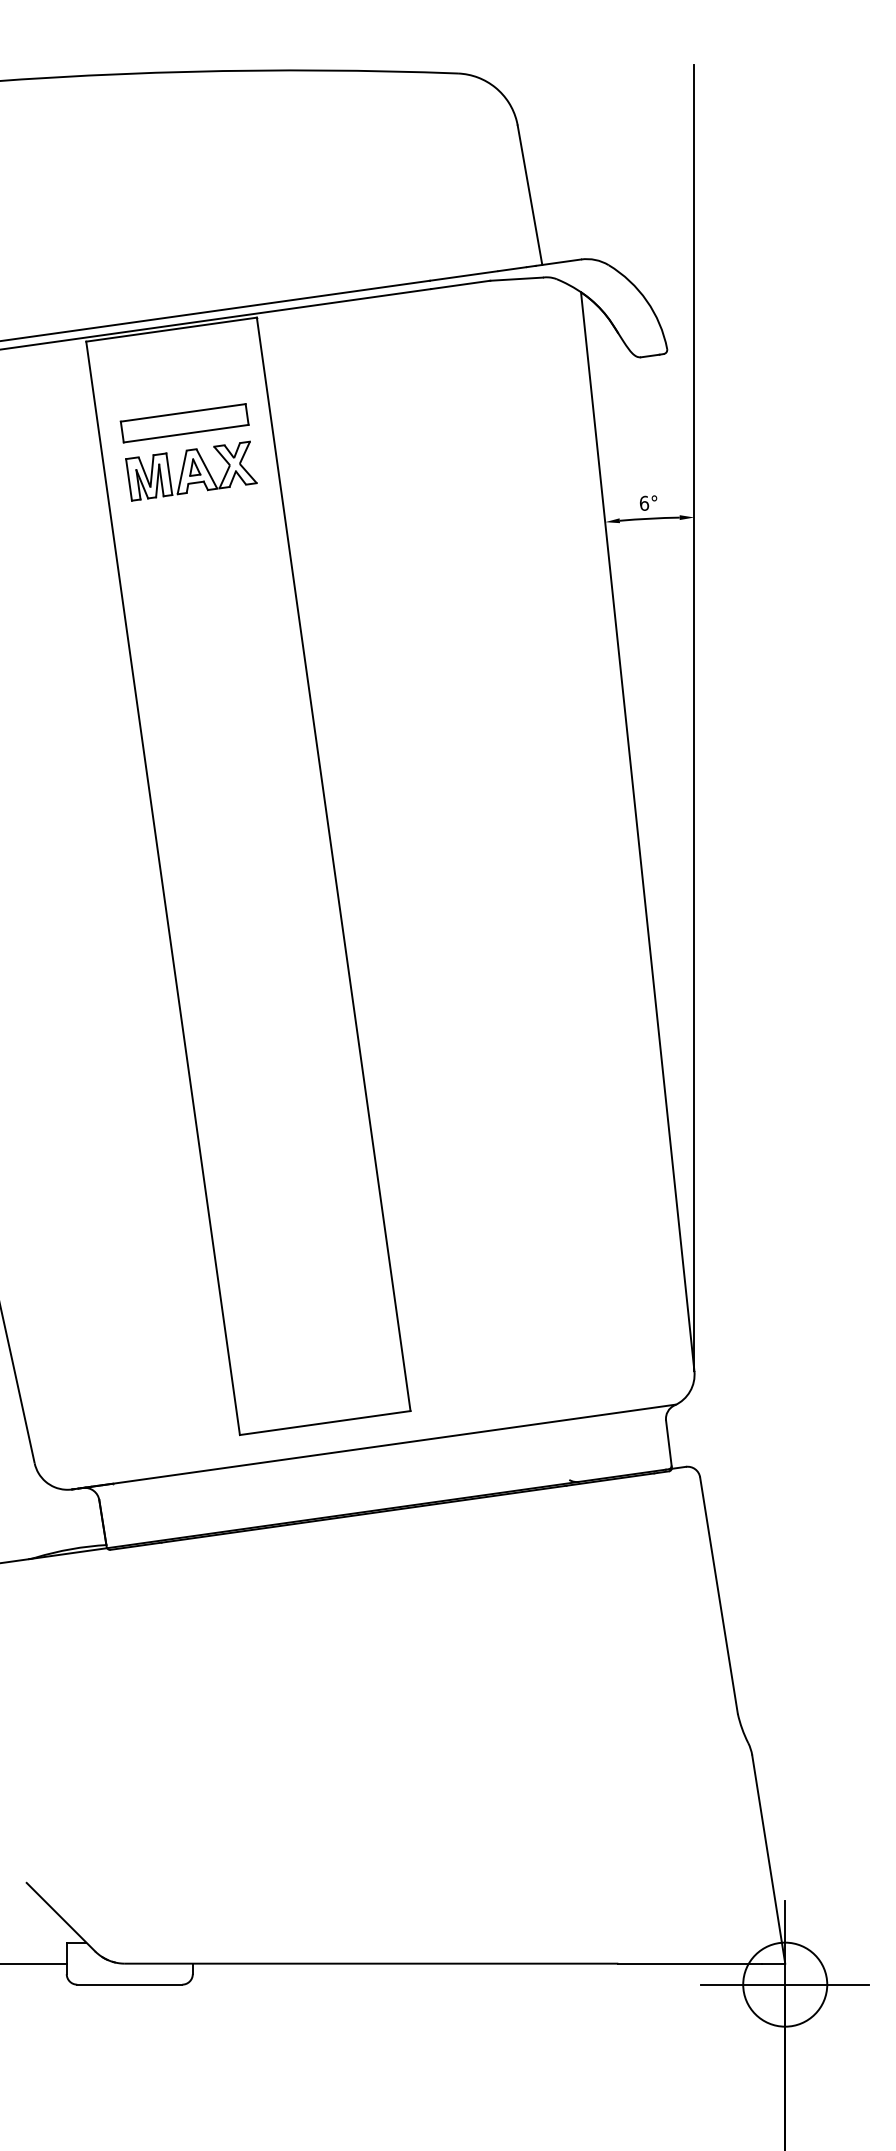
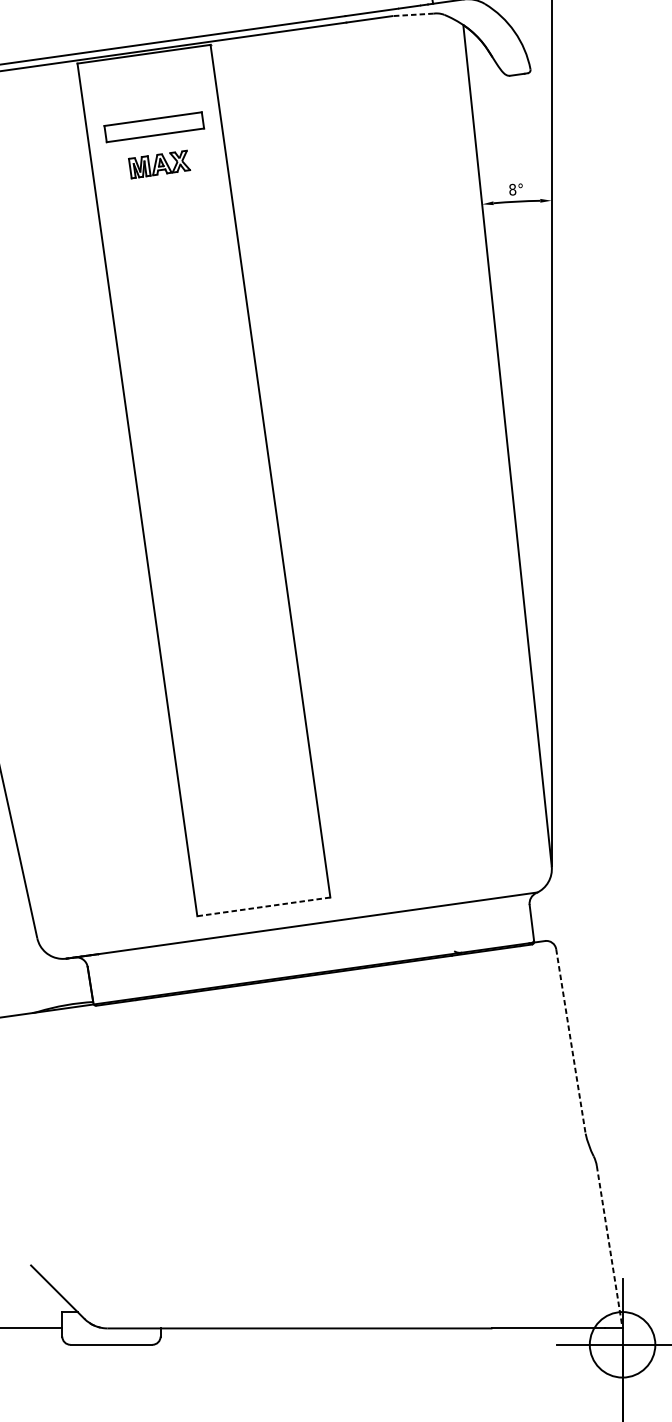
line: (516, 279) -> (413, 15), solid -> dashed
part: (191, 470) -> (159, 164), size x0.6
text: (644, 502) -> (512, 189), 6° -> 8°
line: (324, 1423) -> (263, 907), solid -> dashed
line: (718, 1595) -> (570, 1041), solid -> dashed
line: (768, 1860) -> (609, 1247), solid -> dashed

